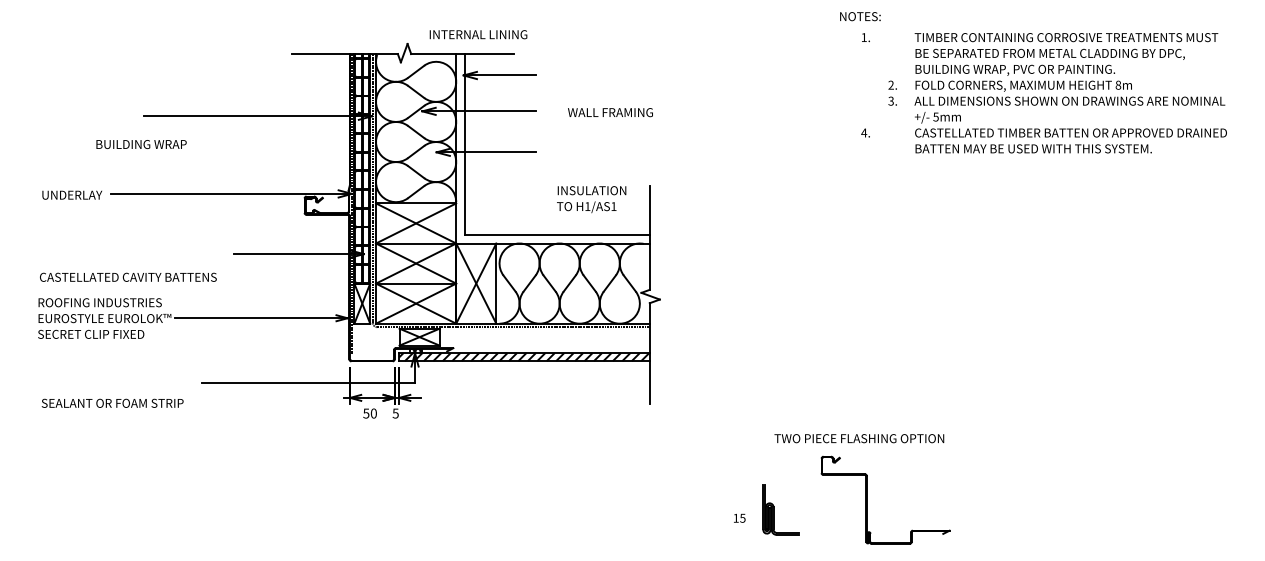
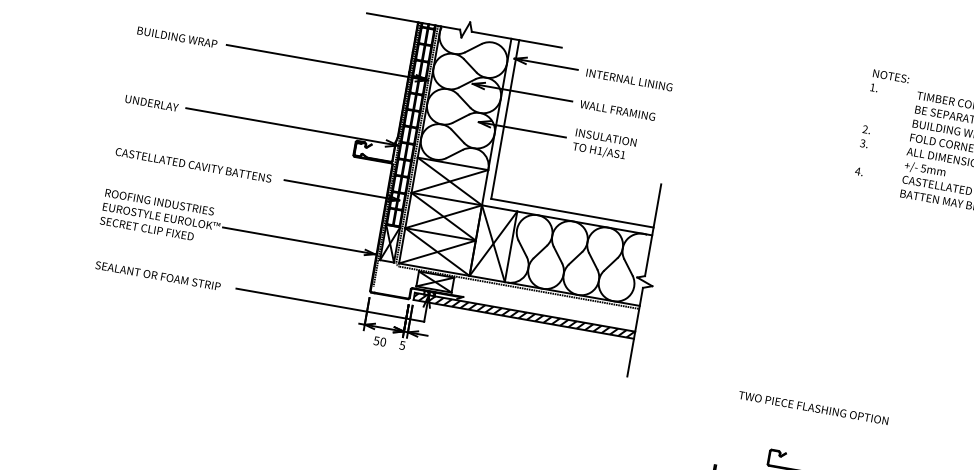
text: (860, 16) -> (891, 76), moved
text: (478, 34) -> (629, 79), moved
text: (892, 92) -> (865, 136), moved
text: (610, 112) -> (617, 110), moved
text: (141, 144) -> (177, 37), moved
text: (591, 199) -> (604, 145), moved
text: (128, 276) -> (193, 164), moved
text: (112, 402) -> (158, 275), moved
text: (859, 438) -> (813, 407), moved

